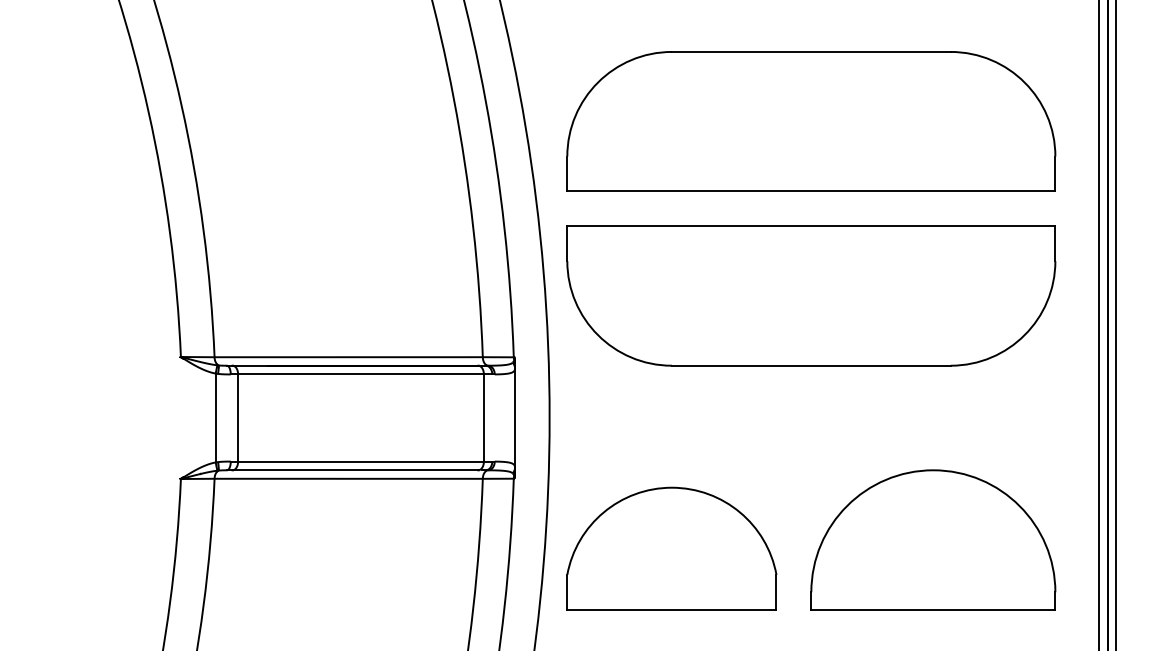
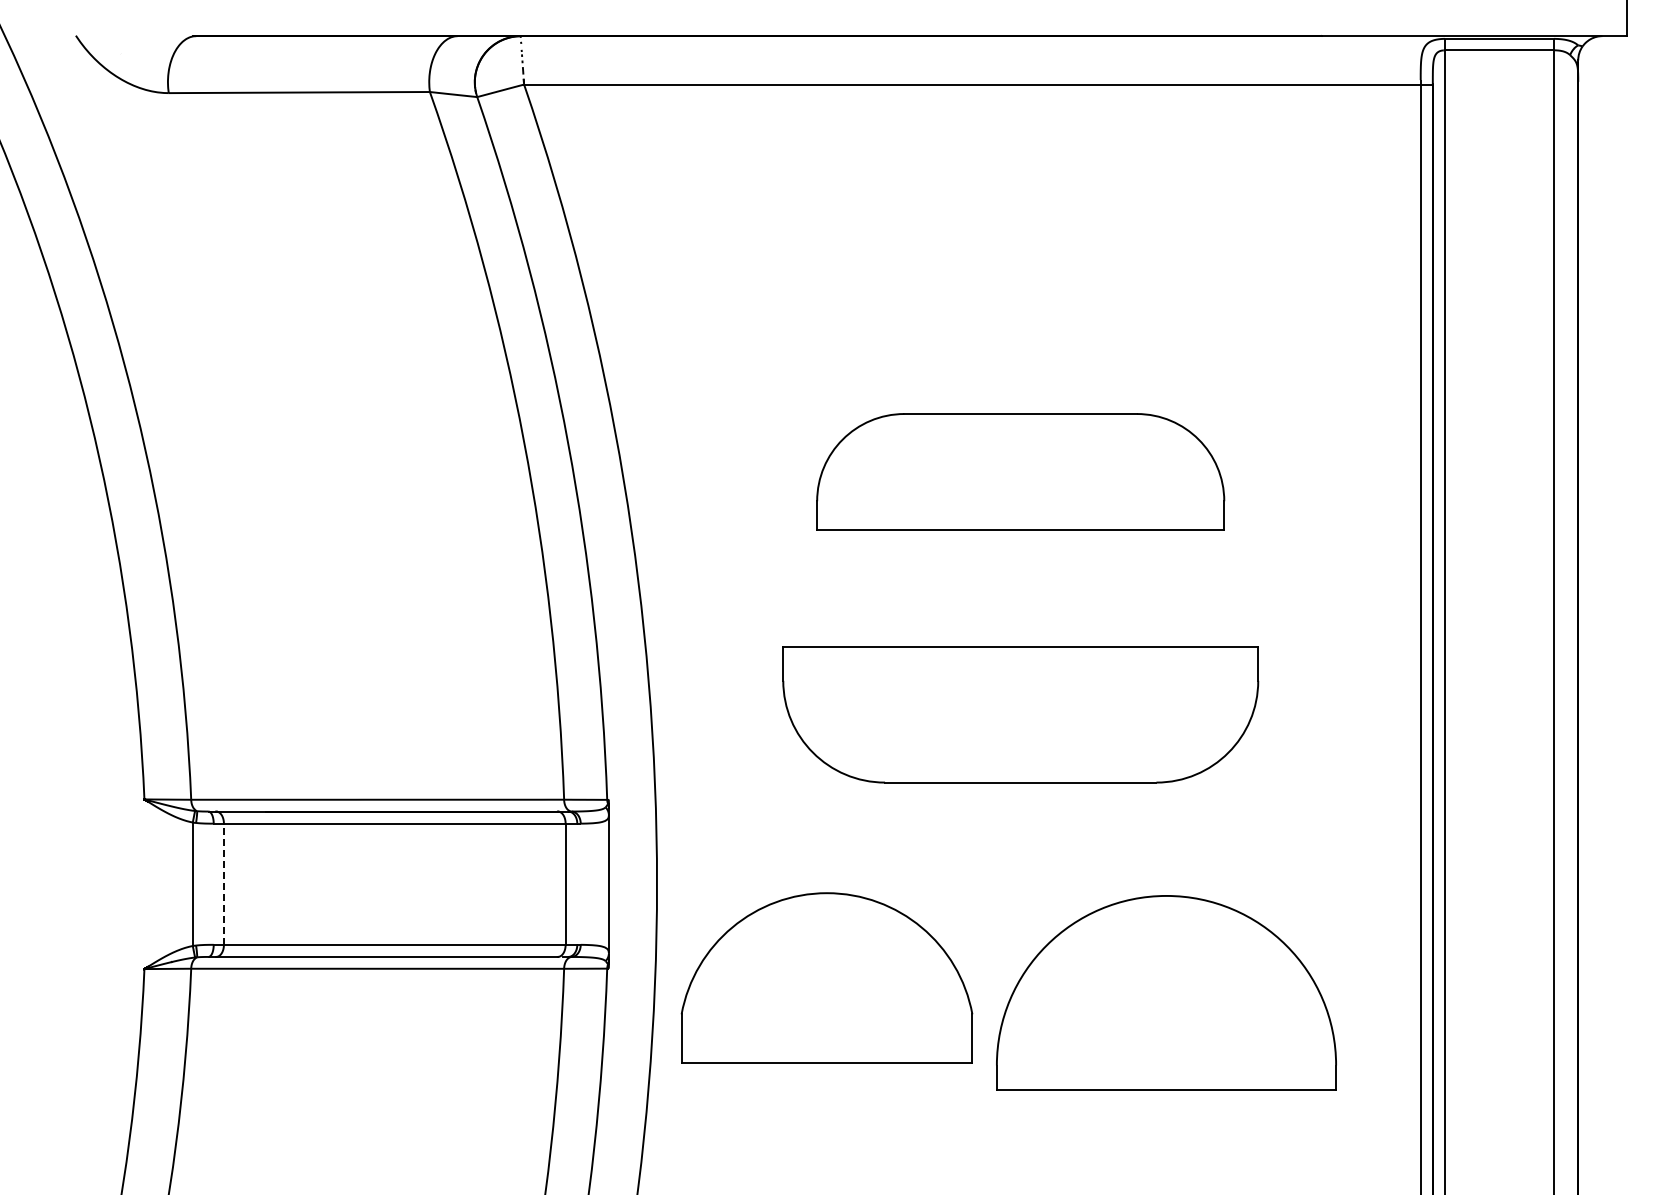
part: (811, 121) -> (1020, 471), size x0.6
part: (811, 295) -> (1020, 714), size x0.7
line: (237, 418) -> (223, 884), solid -> dashed
part: (933, 539) -> (1166, 992), moved
part: (671, 548) -> (826, 977), moved

